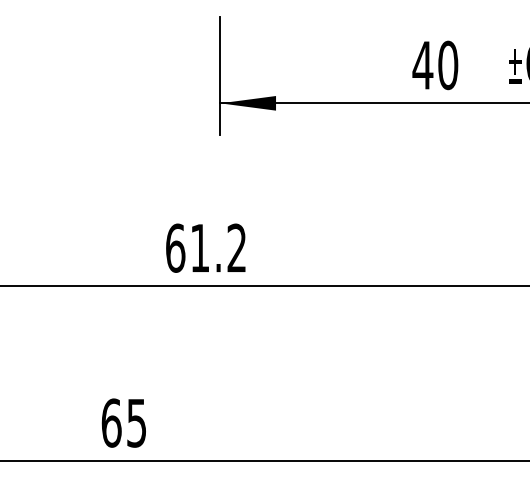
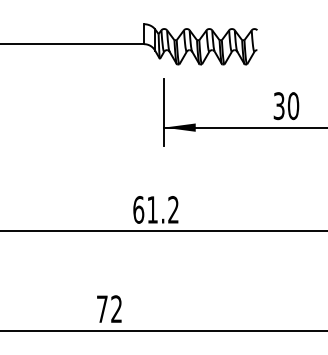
text: (423, 66) -> (279, 106), 40 -> 30
text: (122, 423) -> (108, 309), 65 -> 72

